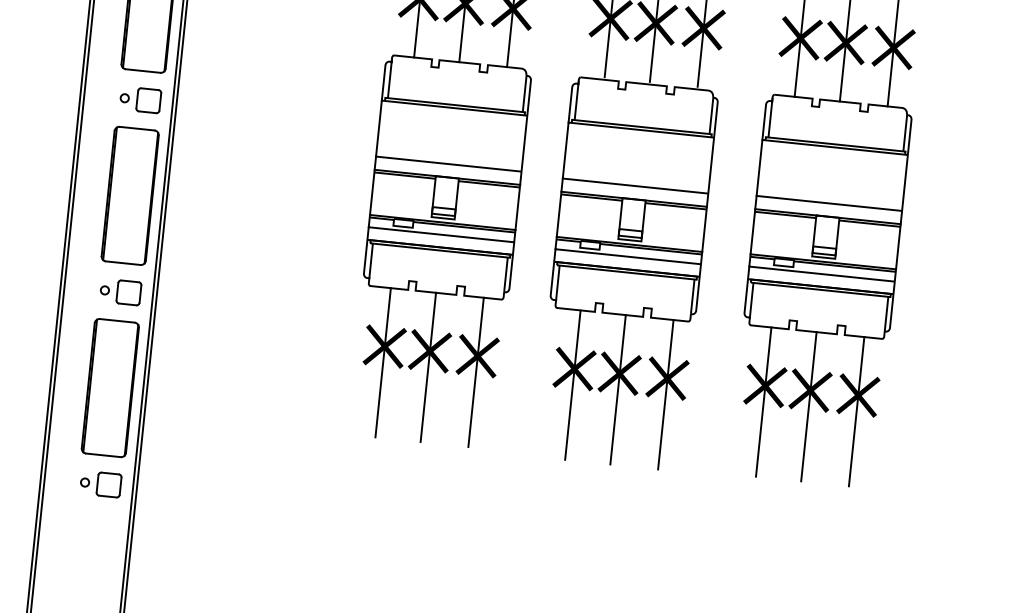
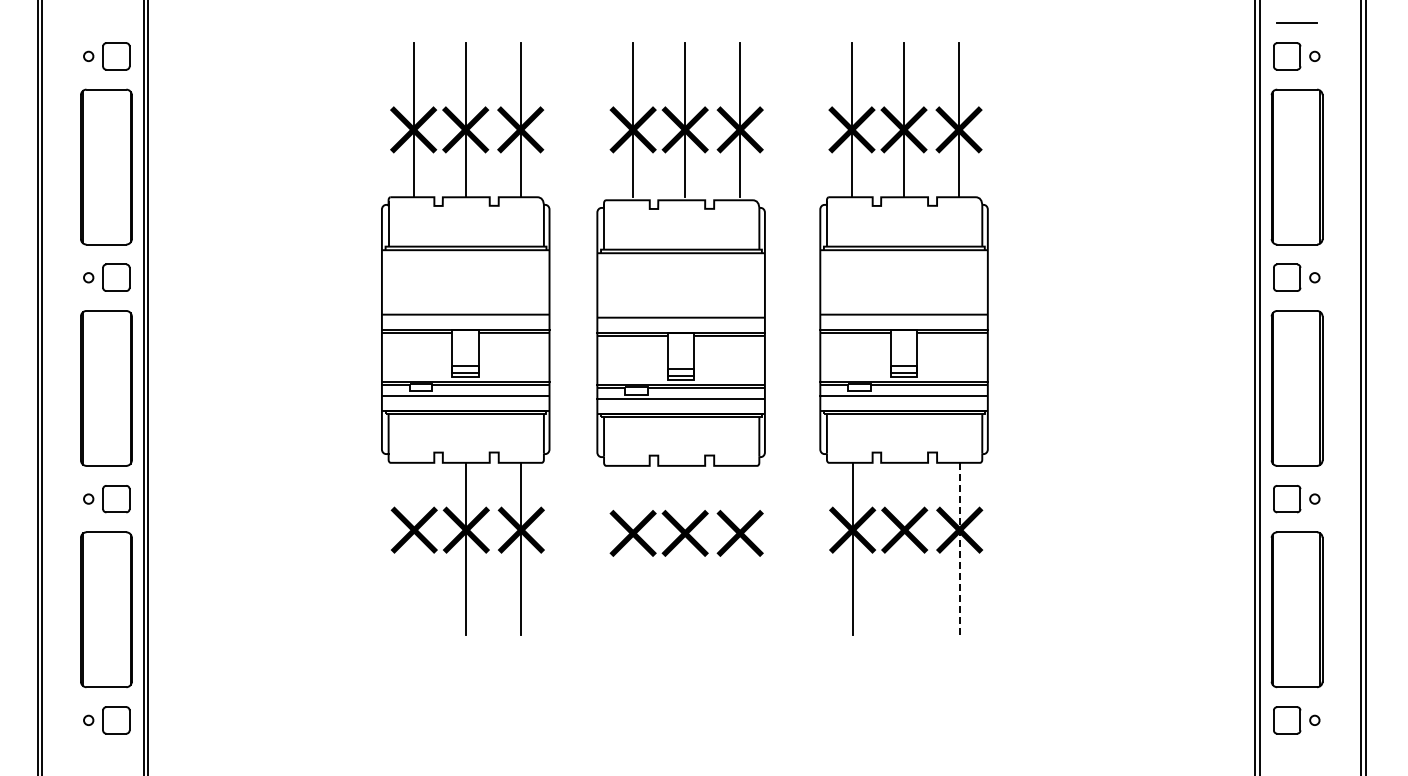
line: (383, 362) -> (414, 548), removed
line: (573, 384) -> (633, 551), removed
line: (618, 389) -> (685, 551), removed
line: (666, 394) -> (740, 551), removed
line: (808, 406) -> (904, 548), removed
line: (856, 411) -> (959, 548), solid -> dashed

